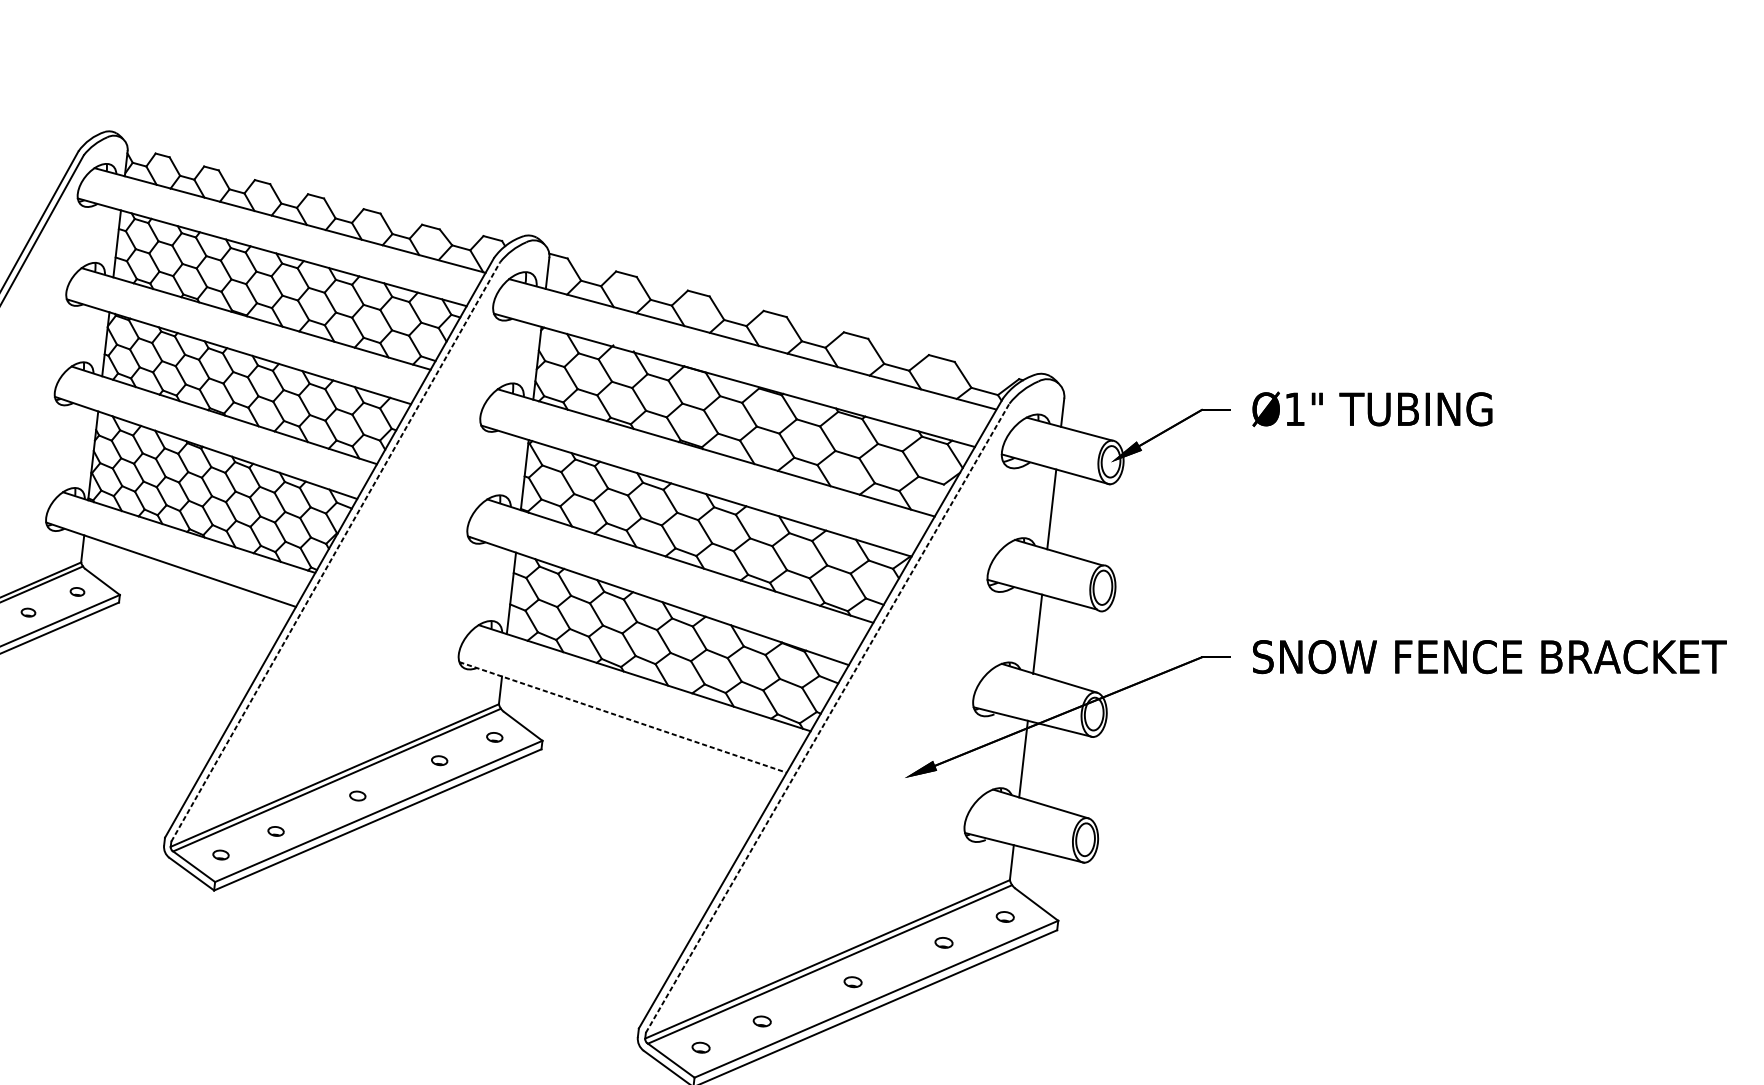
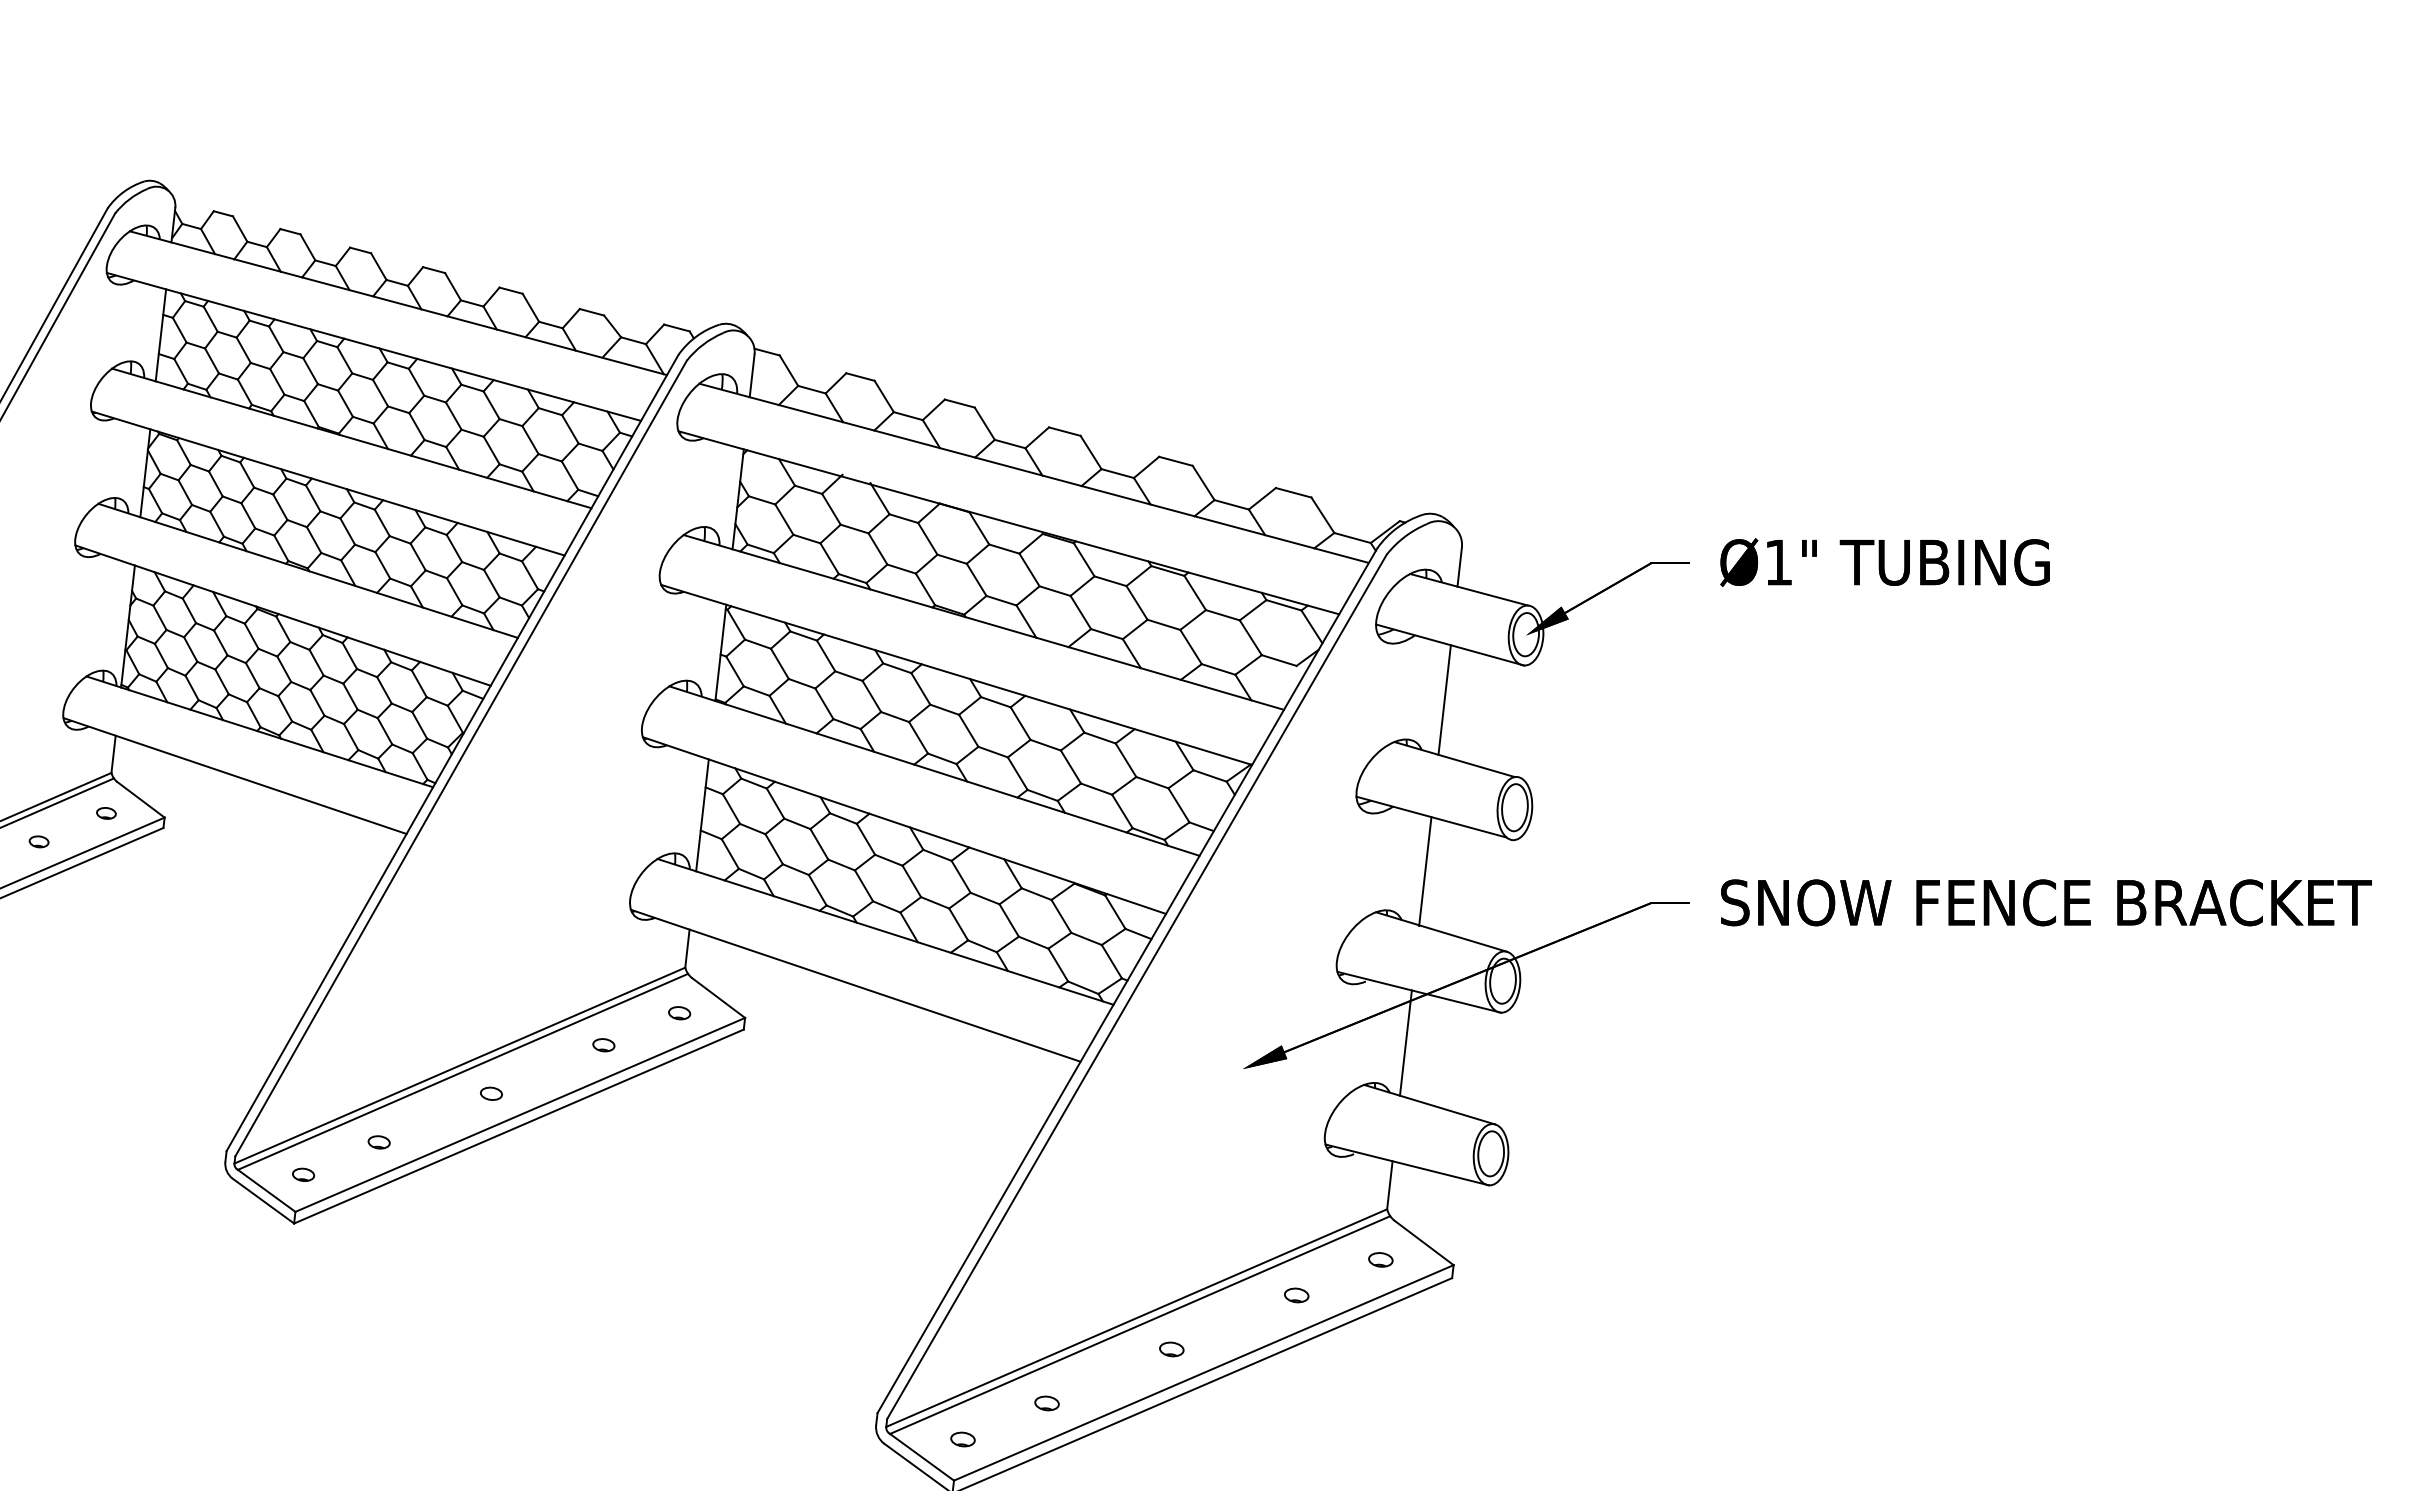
line: (336, 551) -> (461, 758), dashed -> solid
line: (623, 717) -> (856, 985), dashed -> solid
line: (828, 717) -> (1137, 986), dashed -> solid

